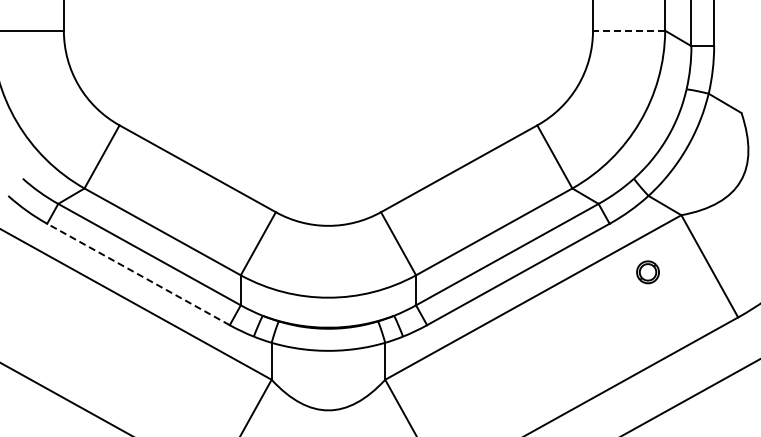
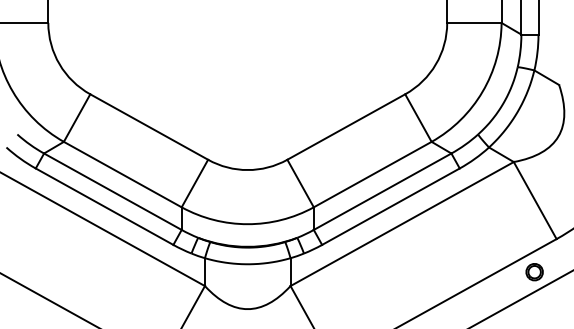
line: (628, 30) -> (473, 22), dashed -> solid
part: (647, 272) -> (534, 272), moved
line: (138, 274) -> (104, 206), dashed -> solid

